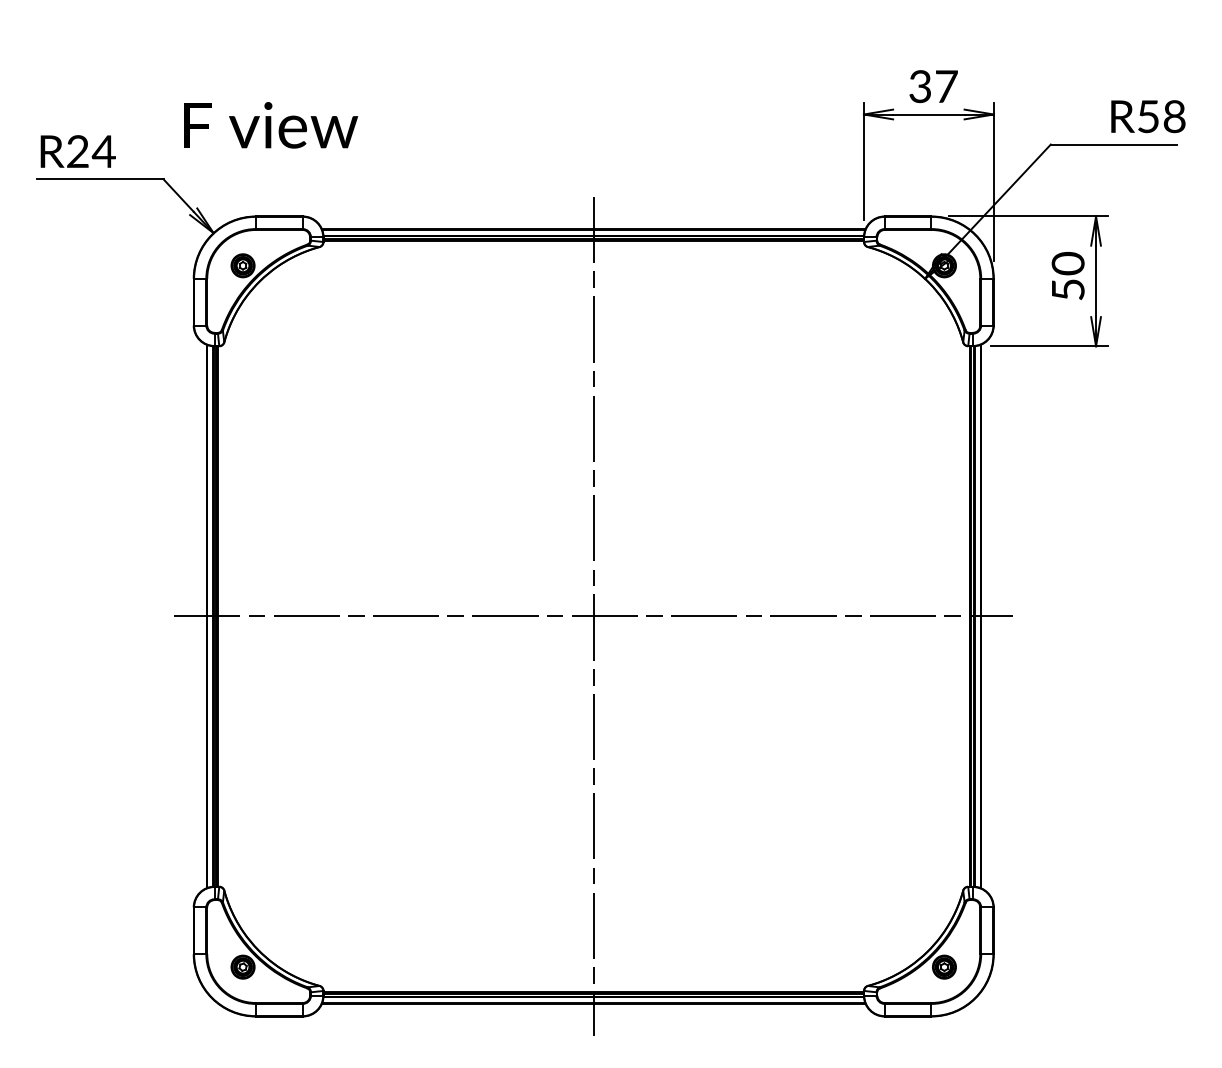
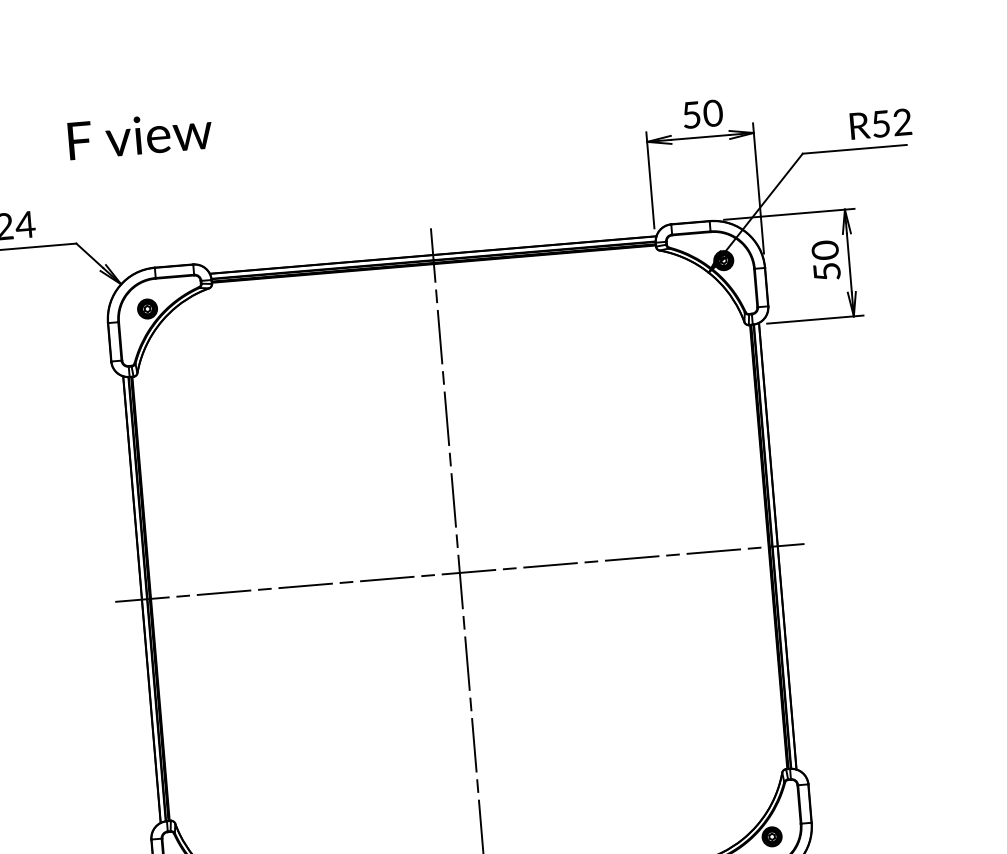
text: (933, 86) -> (702, 114), 37 -> 50
text: (1174, 117) -> (902, 122), R58 -> R52
text: (271, 125) -> (140, 135), moved

